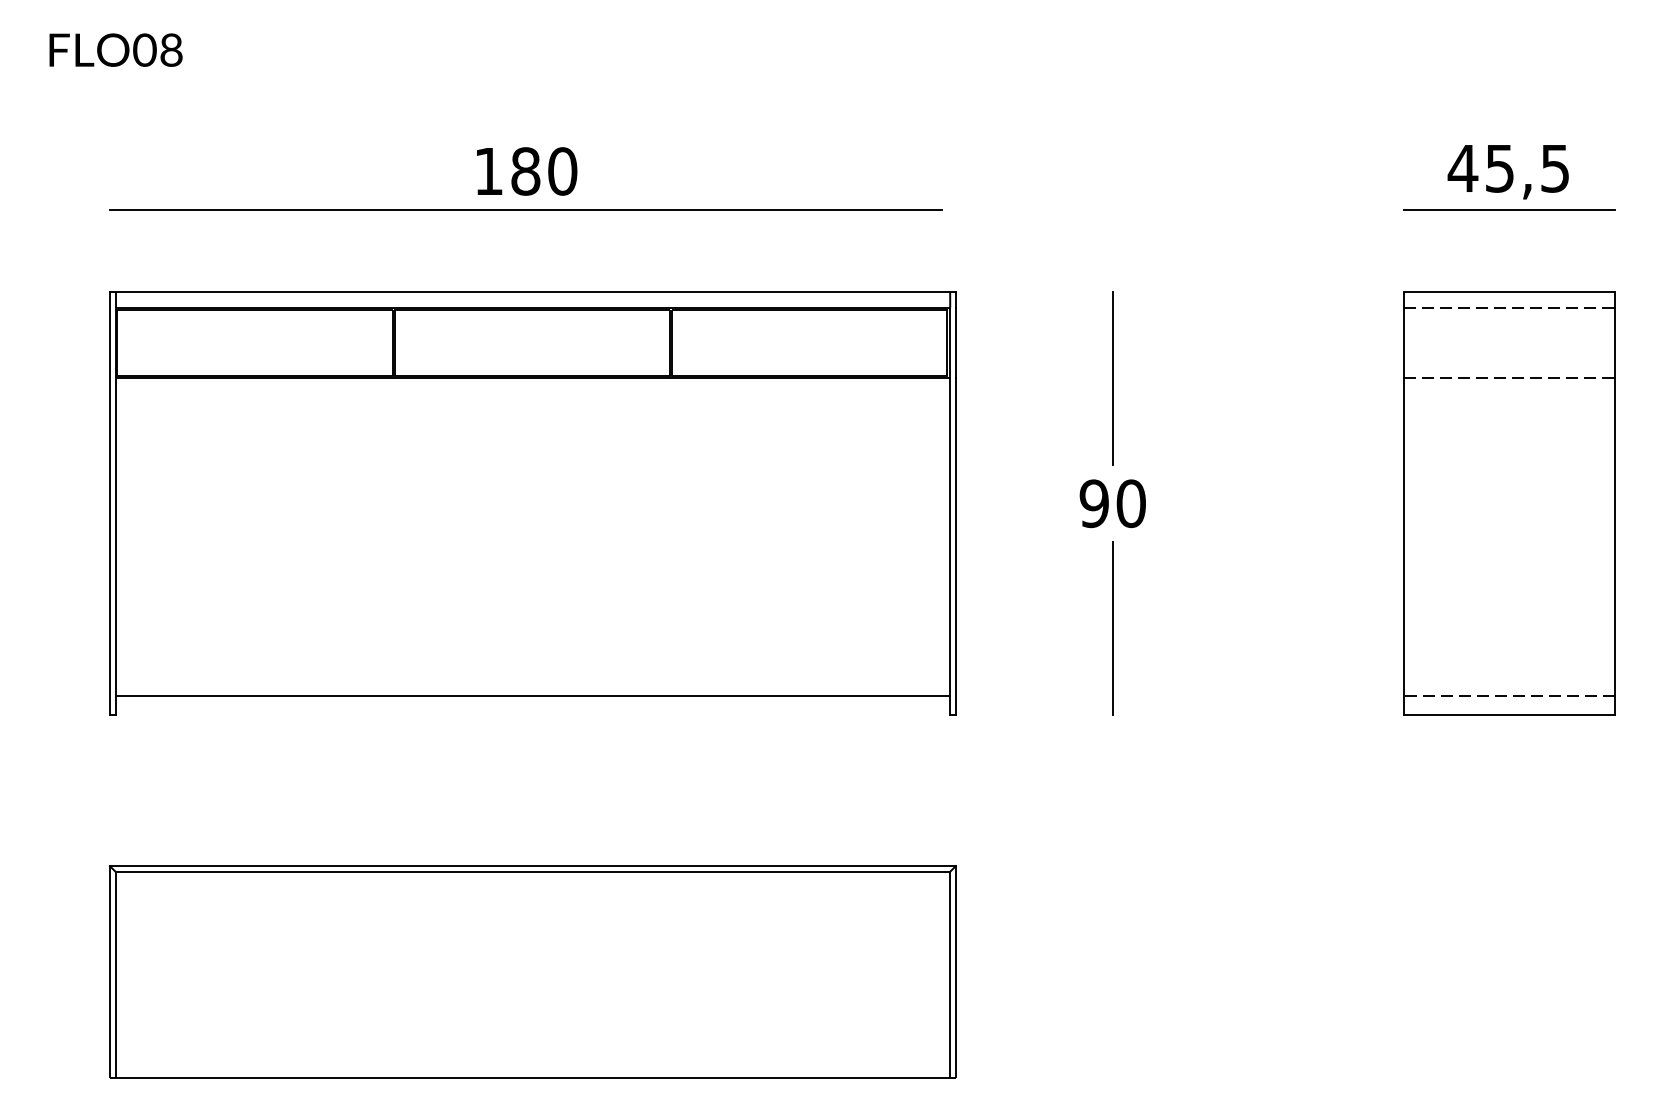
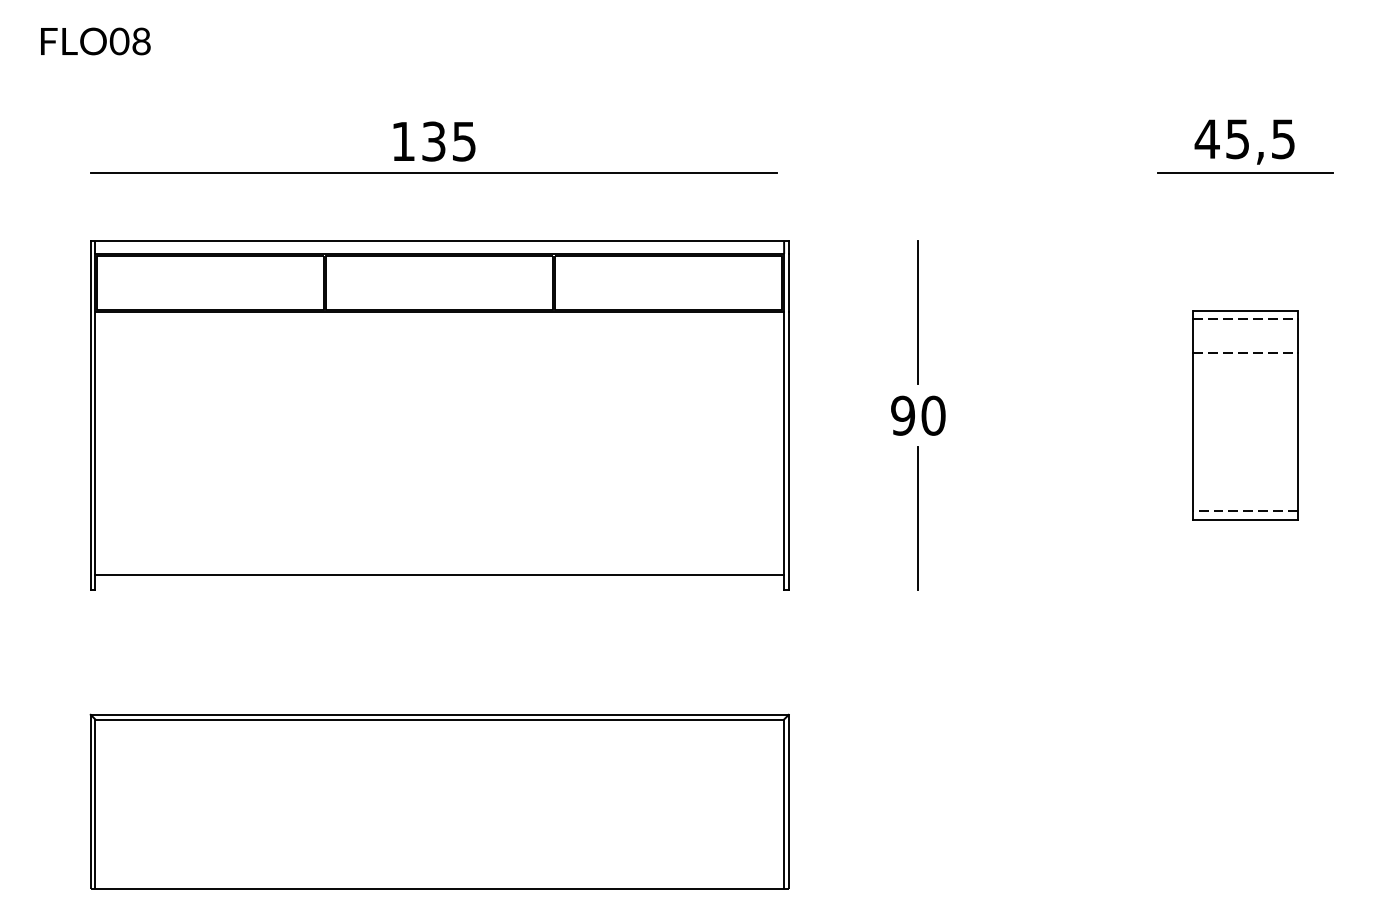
text: (544, 171) -> (449, 141), 180 -> 135
part: (1509, 503) -> (1245, 415), size x0.6

